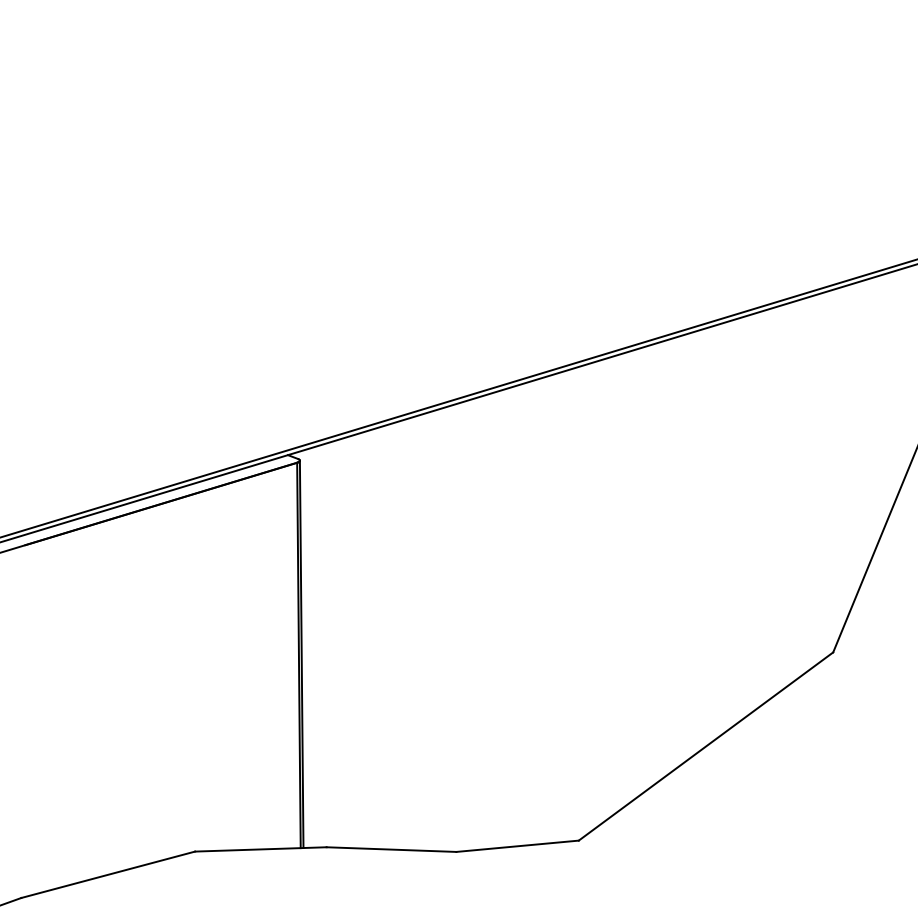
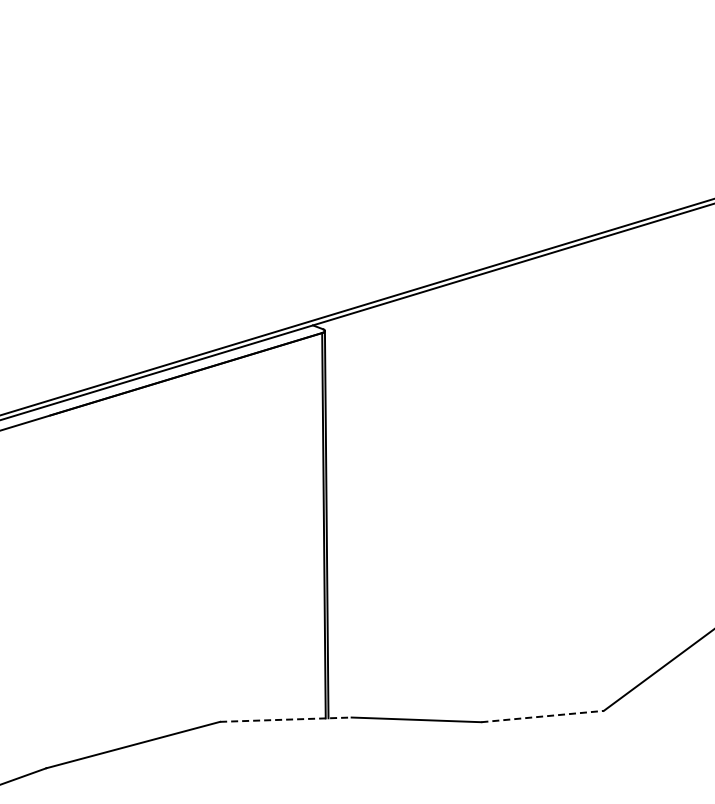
line: (518, 846) -> (543, 716), solid -> dashed
line: (260, 849) -> (285, 719), solid -> dashed

